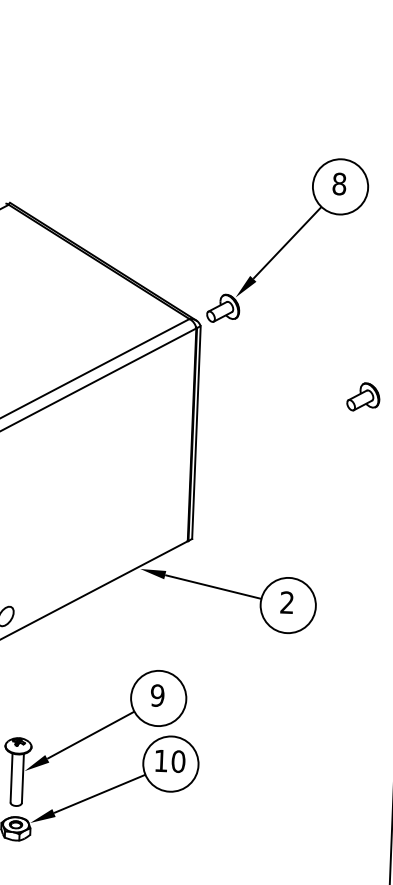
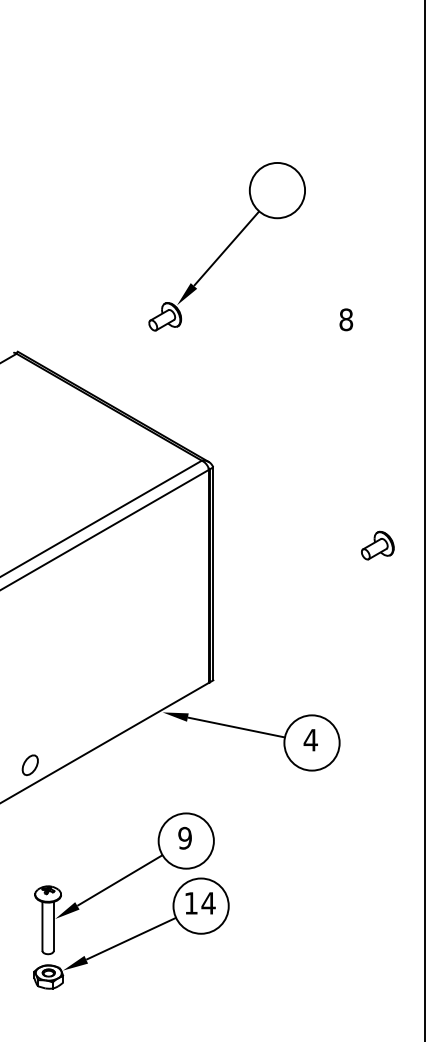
part: (287, 240) -> (226, 246), moved
part: (363, 396) -> (377, 545), moved
text: (286, 601) -> (310, 739), 2 -> 4
text: (178, 761) -> (208, 903), 10 -> 14

